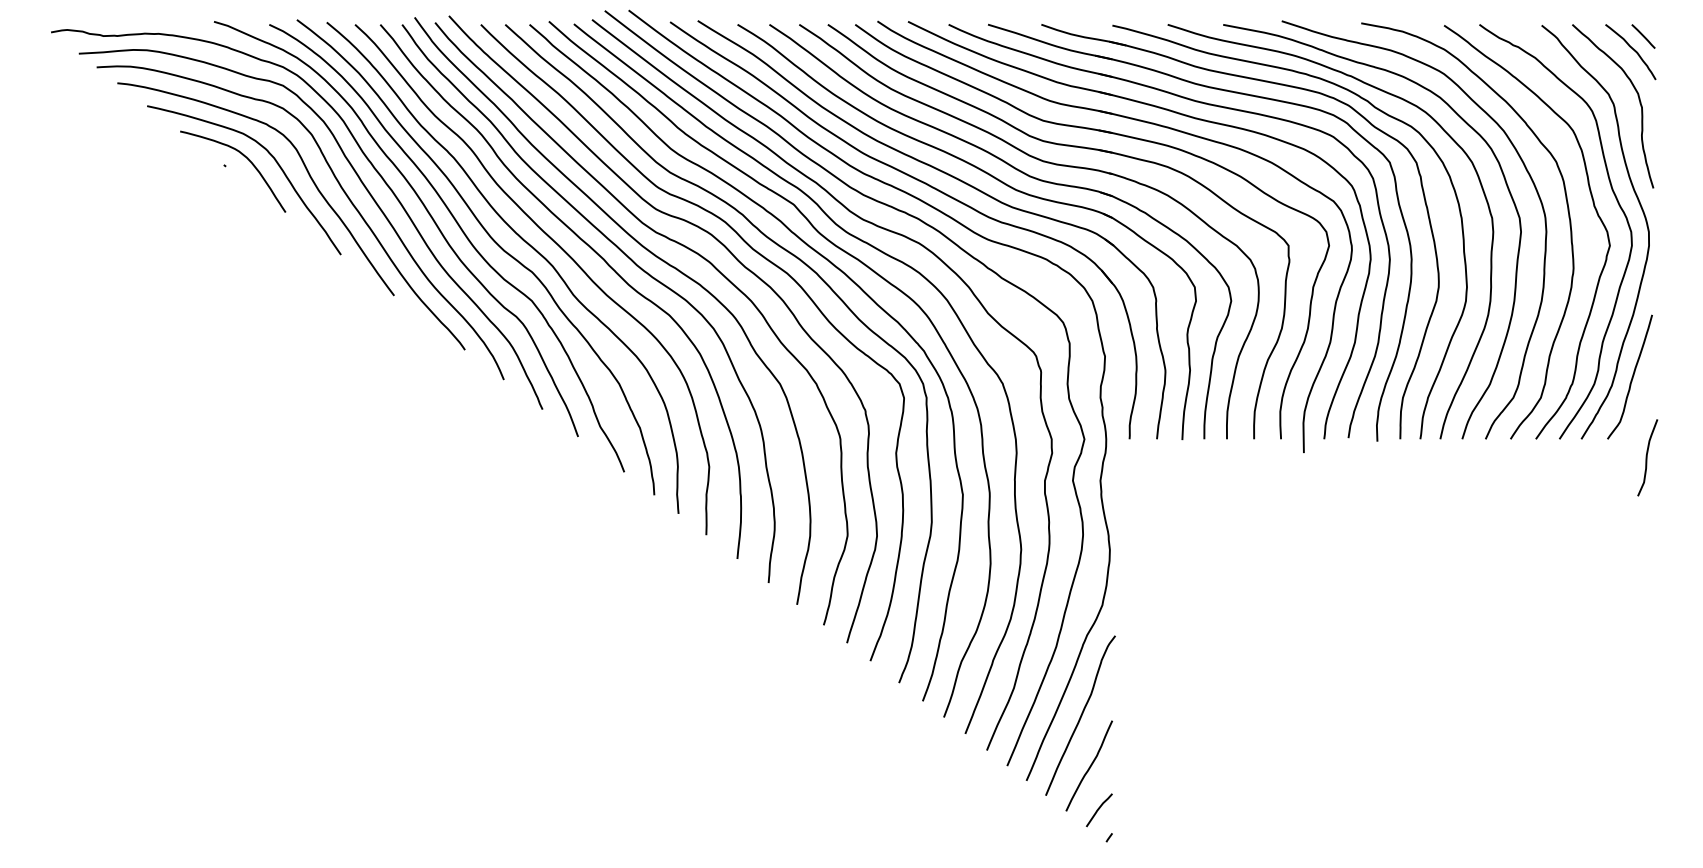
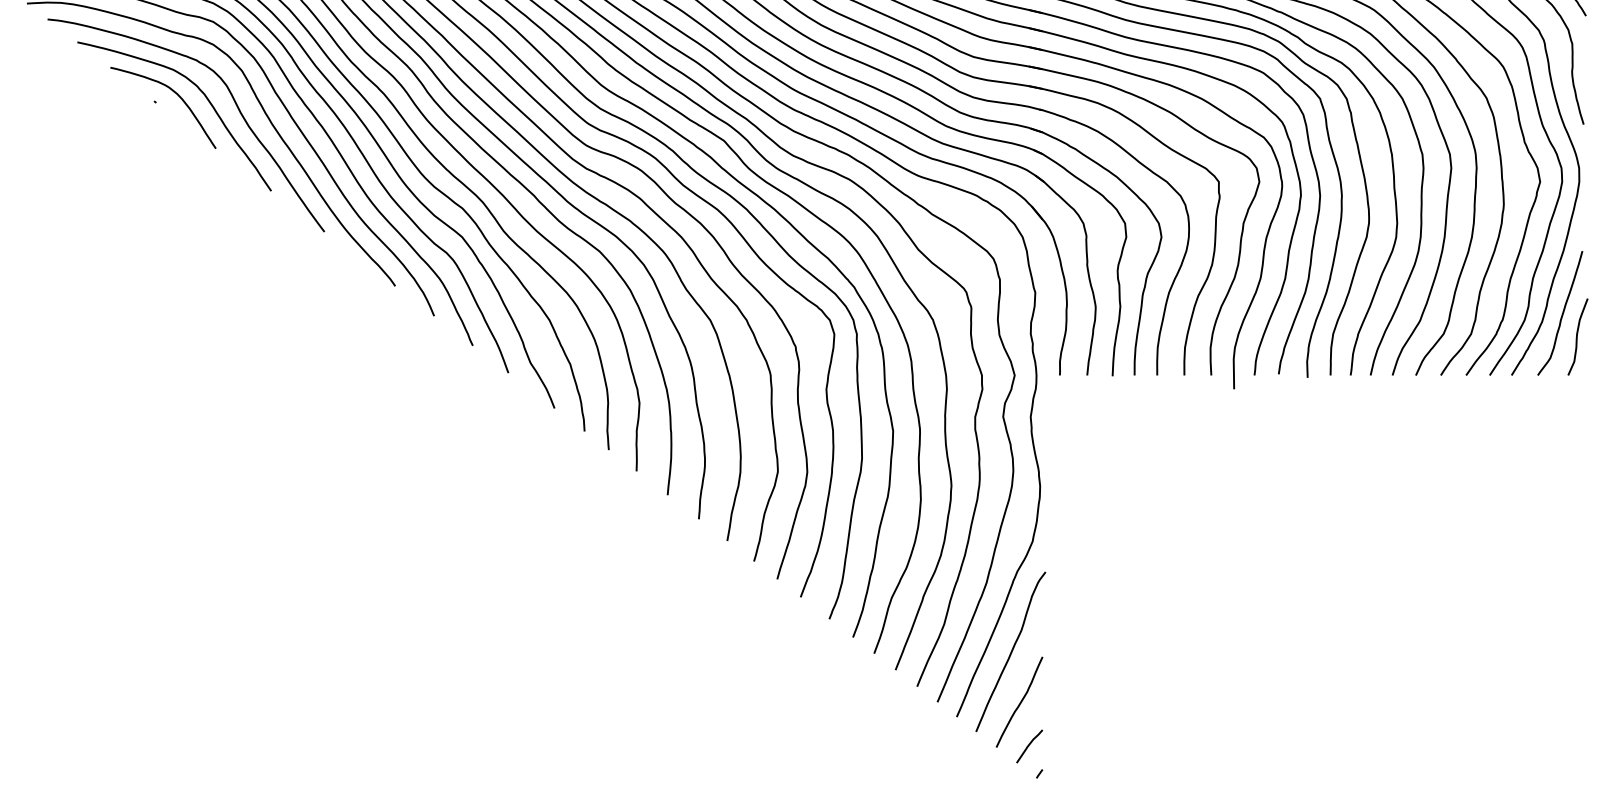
curve: (1647, 457) -> (1577, 336), moved

